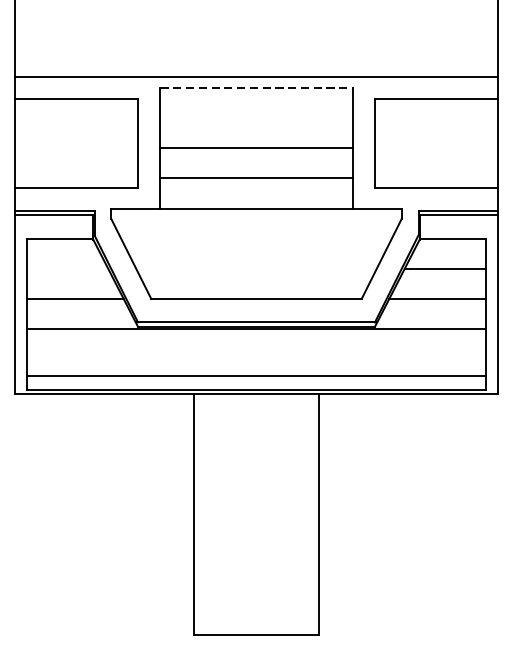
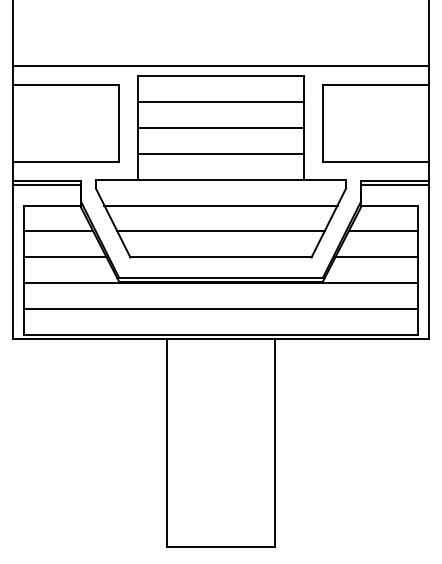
line: (257, 87) -> (221, 75), dashed -> solid
line: (255, 117) -> (220, 101), added
line: (255, 238) -> (220, 205), added
line: (67, 268) -> (58, 231), added
line: (255, 268) -> (220, 231), added
line: (255, 375) -> (220, 309), moved

